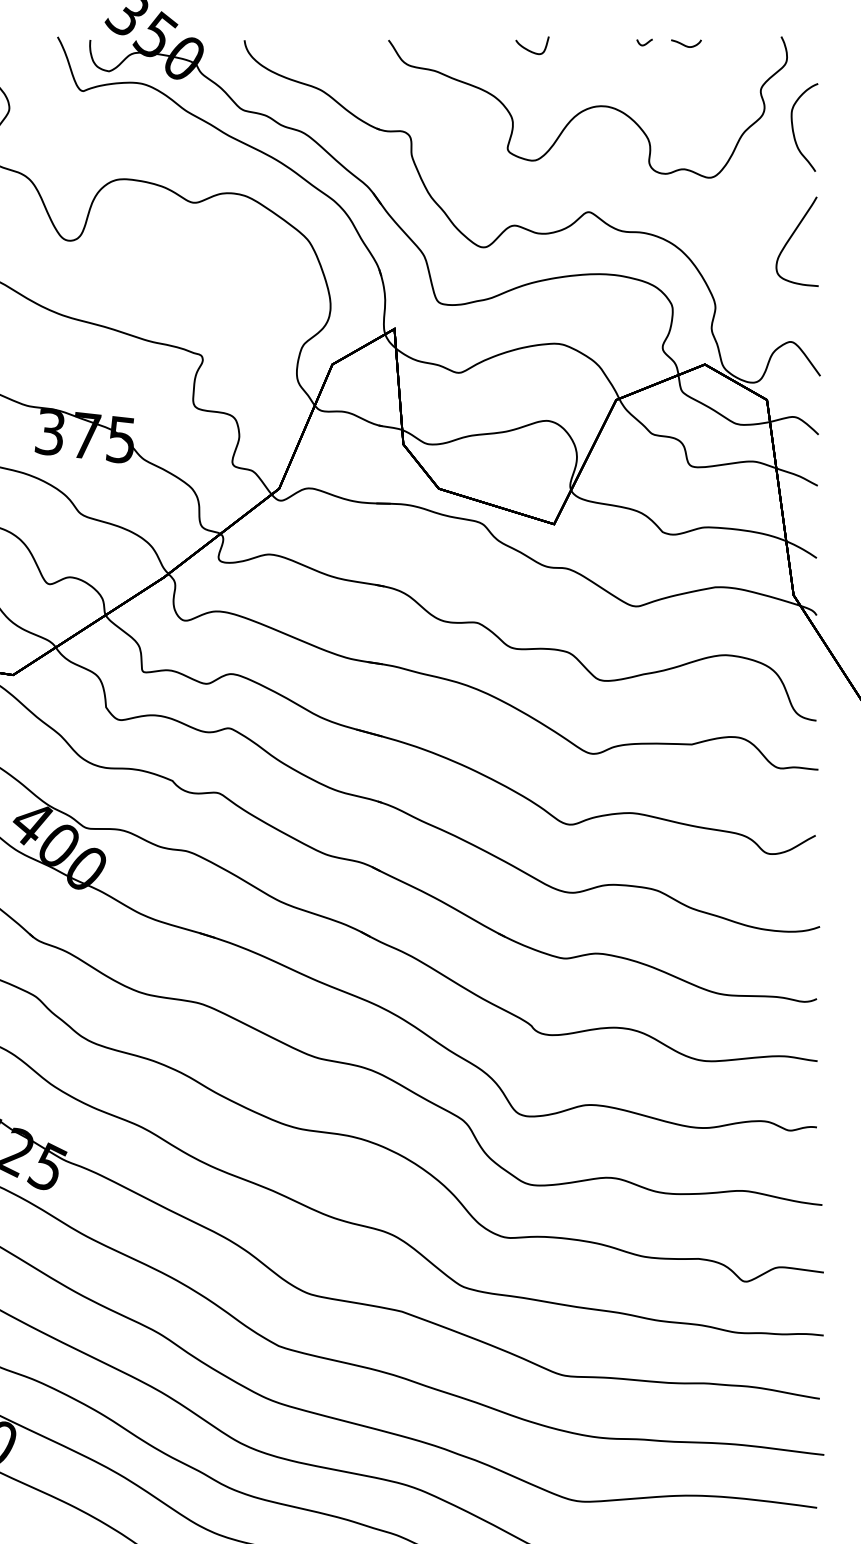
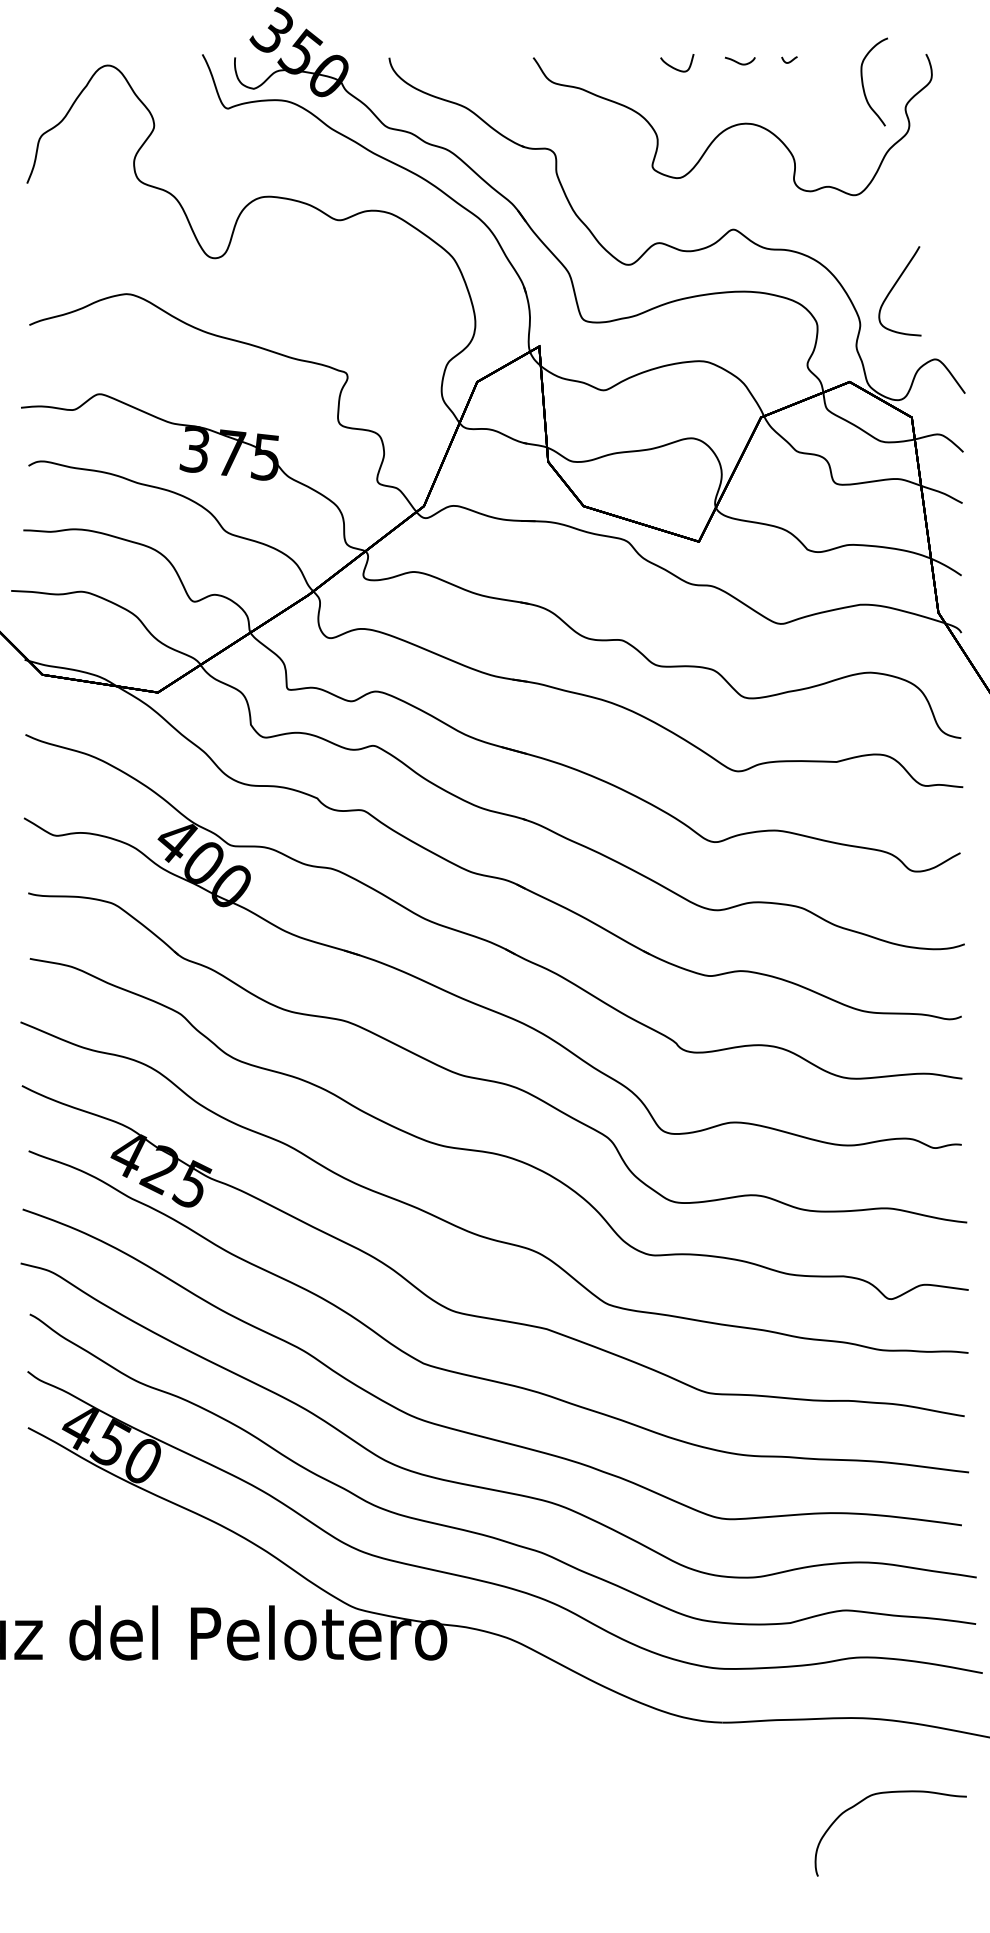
curve: (685, 45) -> (739, 62), moved
curve: (793, 127) -> (863, 81), moved
curve: (791, 238) -> (894, 287), moved

